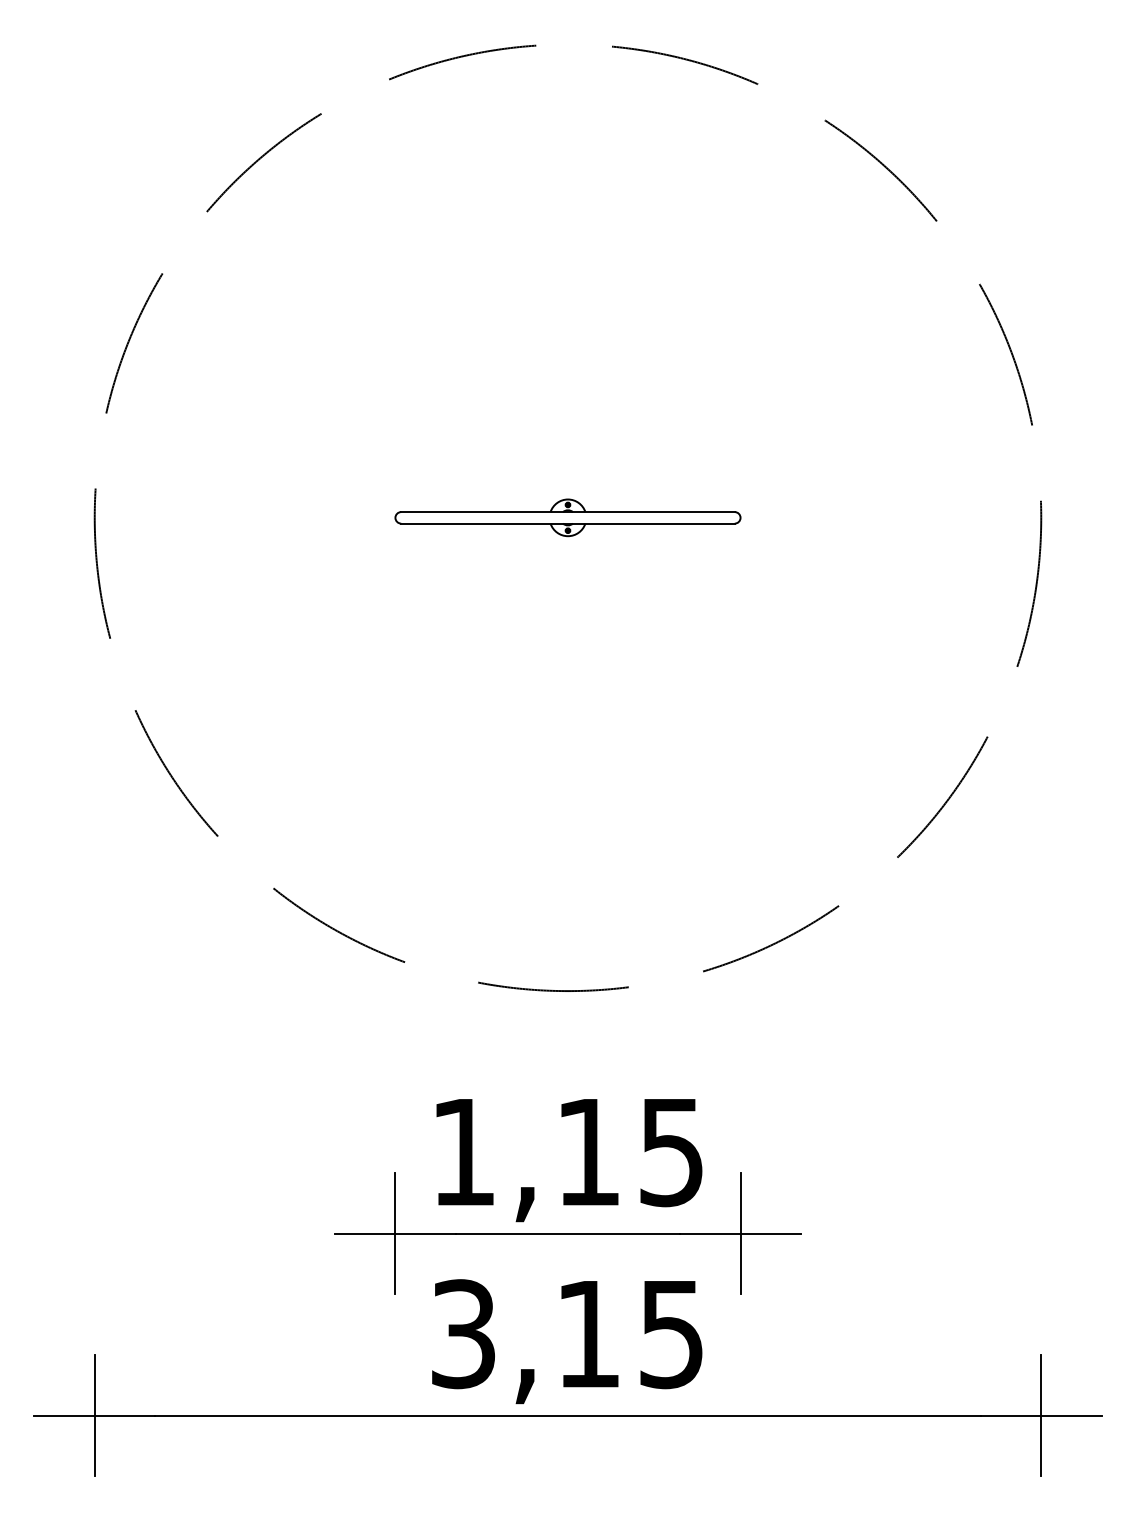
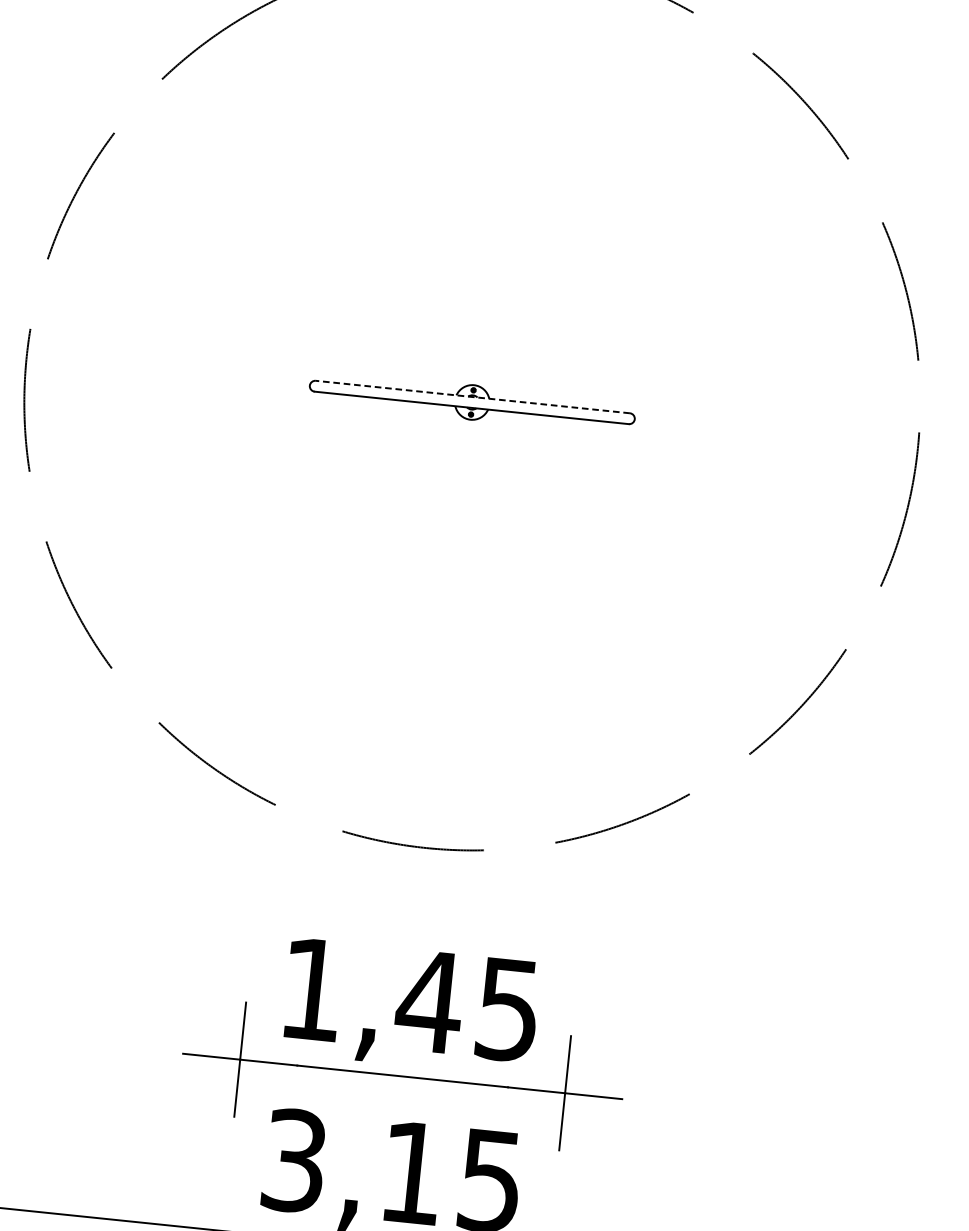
line: (568, 512) -> (473, 397), solid -> dashed
text: (588, 1152) -> (429, 1001), 1,15 -> 1,45

